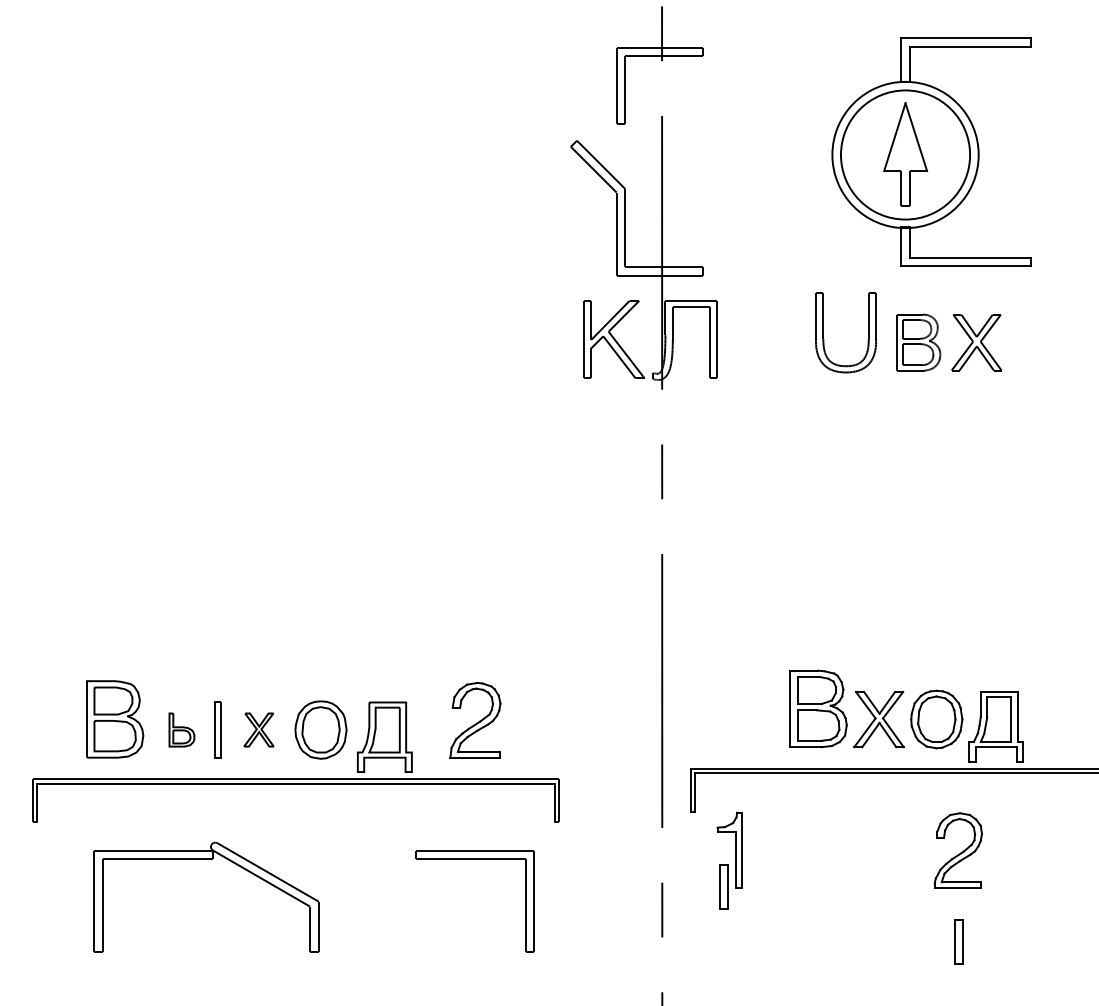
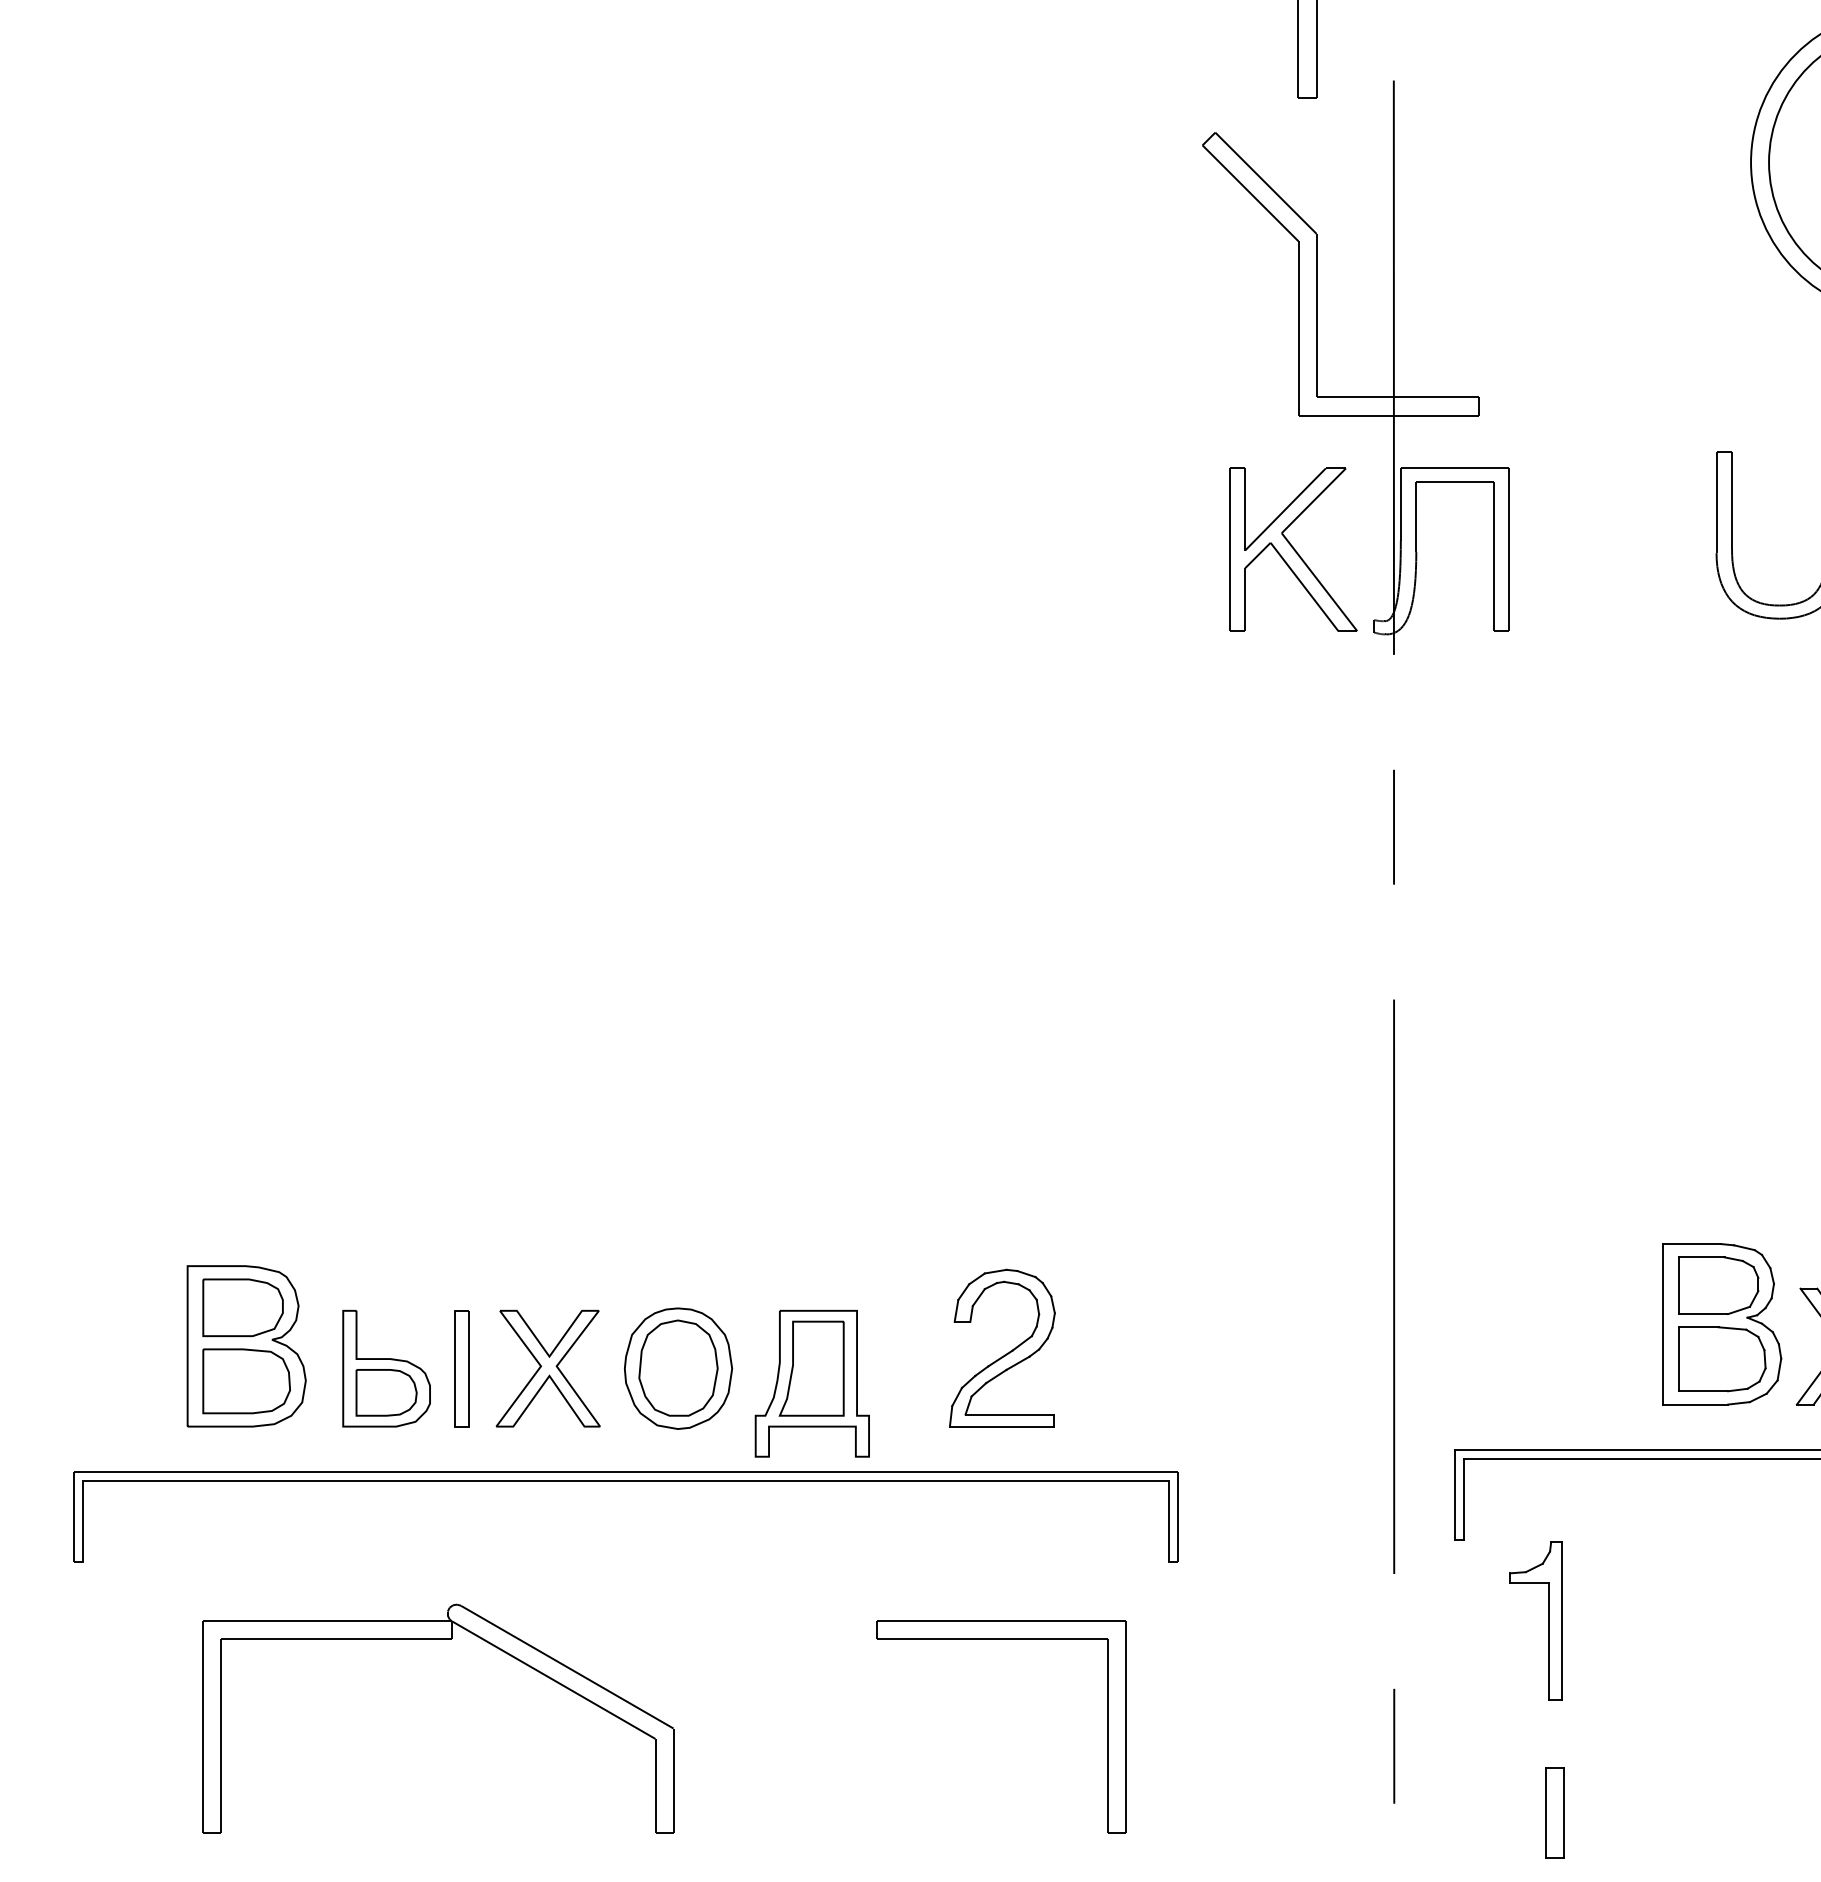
part: (181, 729) -> (385, 1367), size x1.67
part: (258, 729) -> (547, 1367), size x1.67
part: (723, 886) -> (1554, 1812), moved

